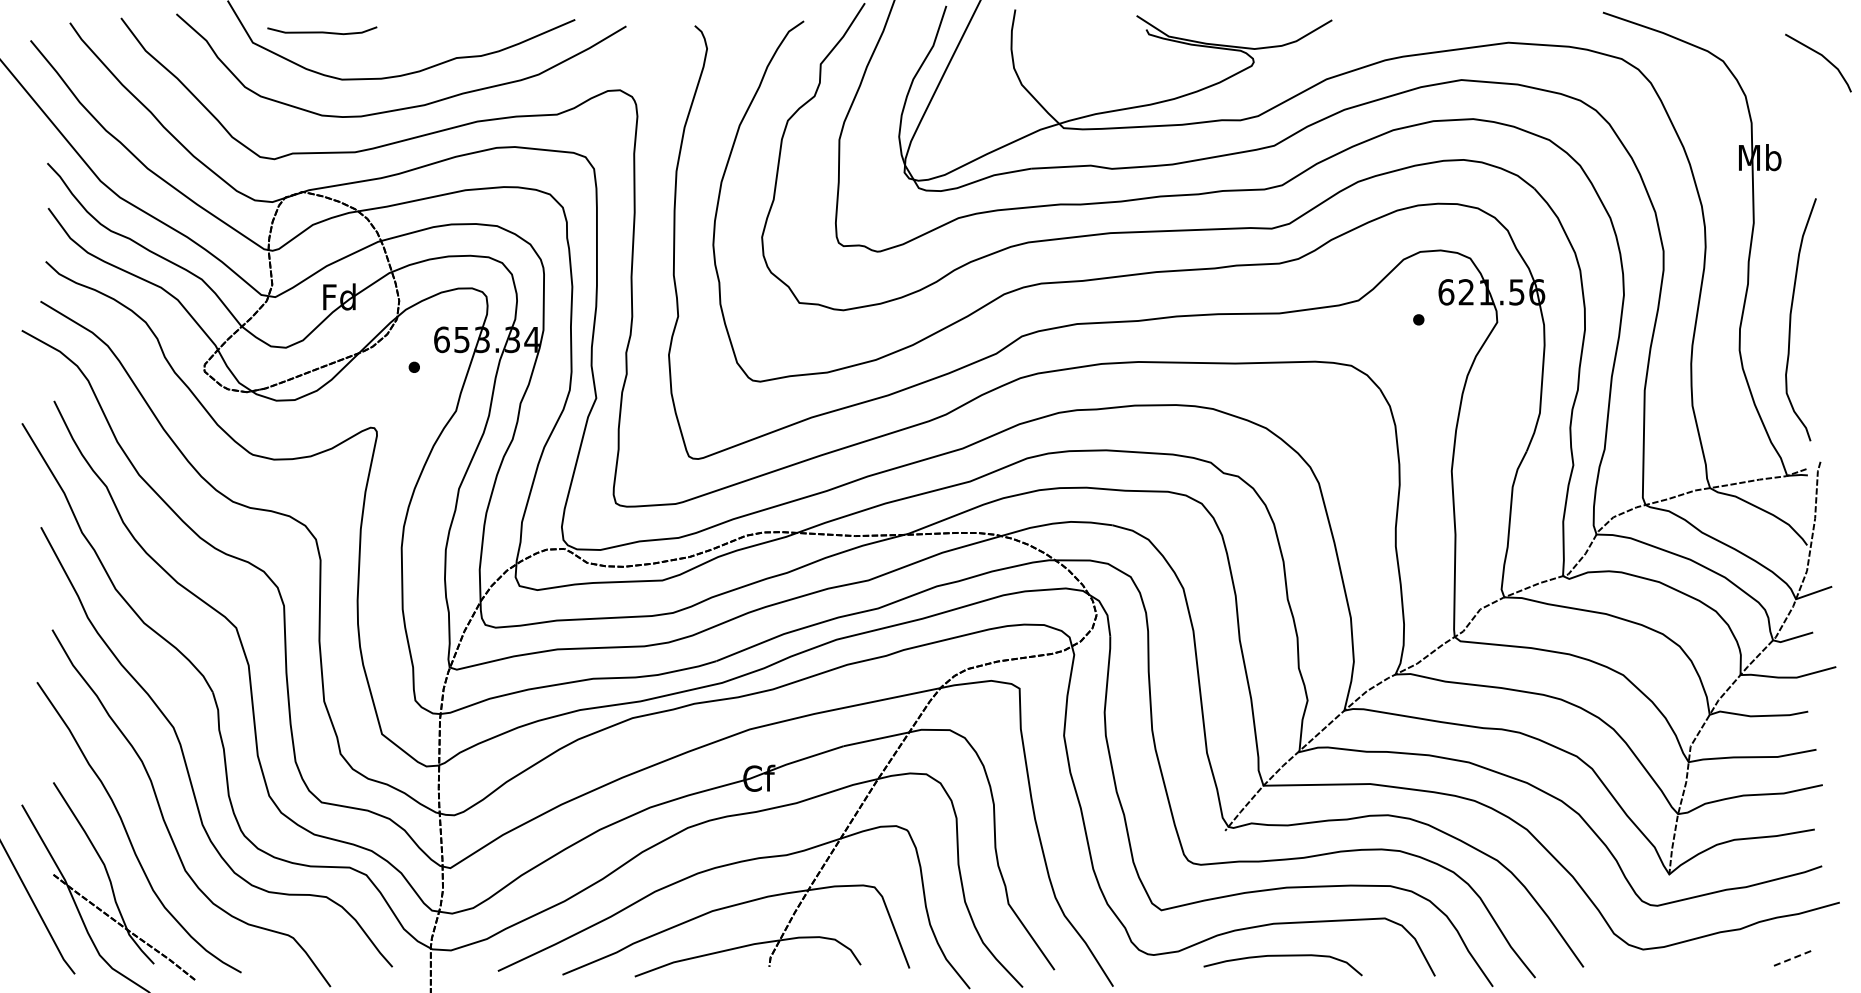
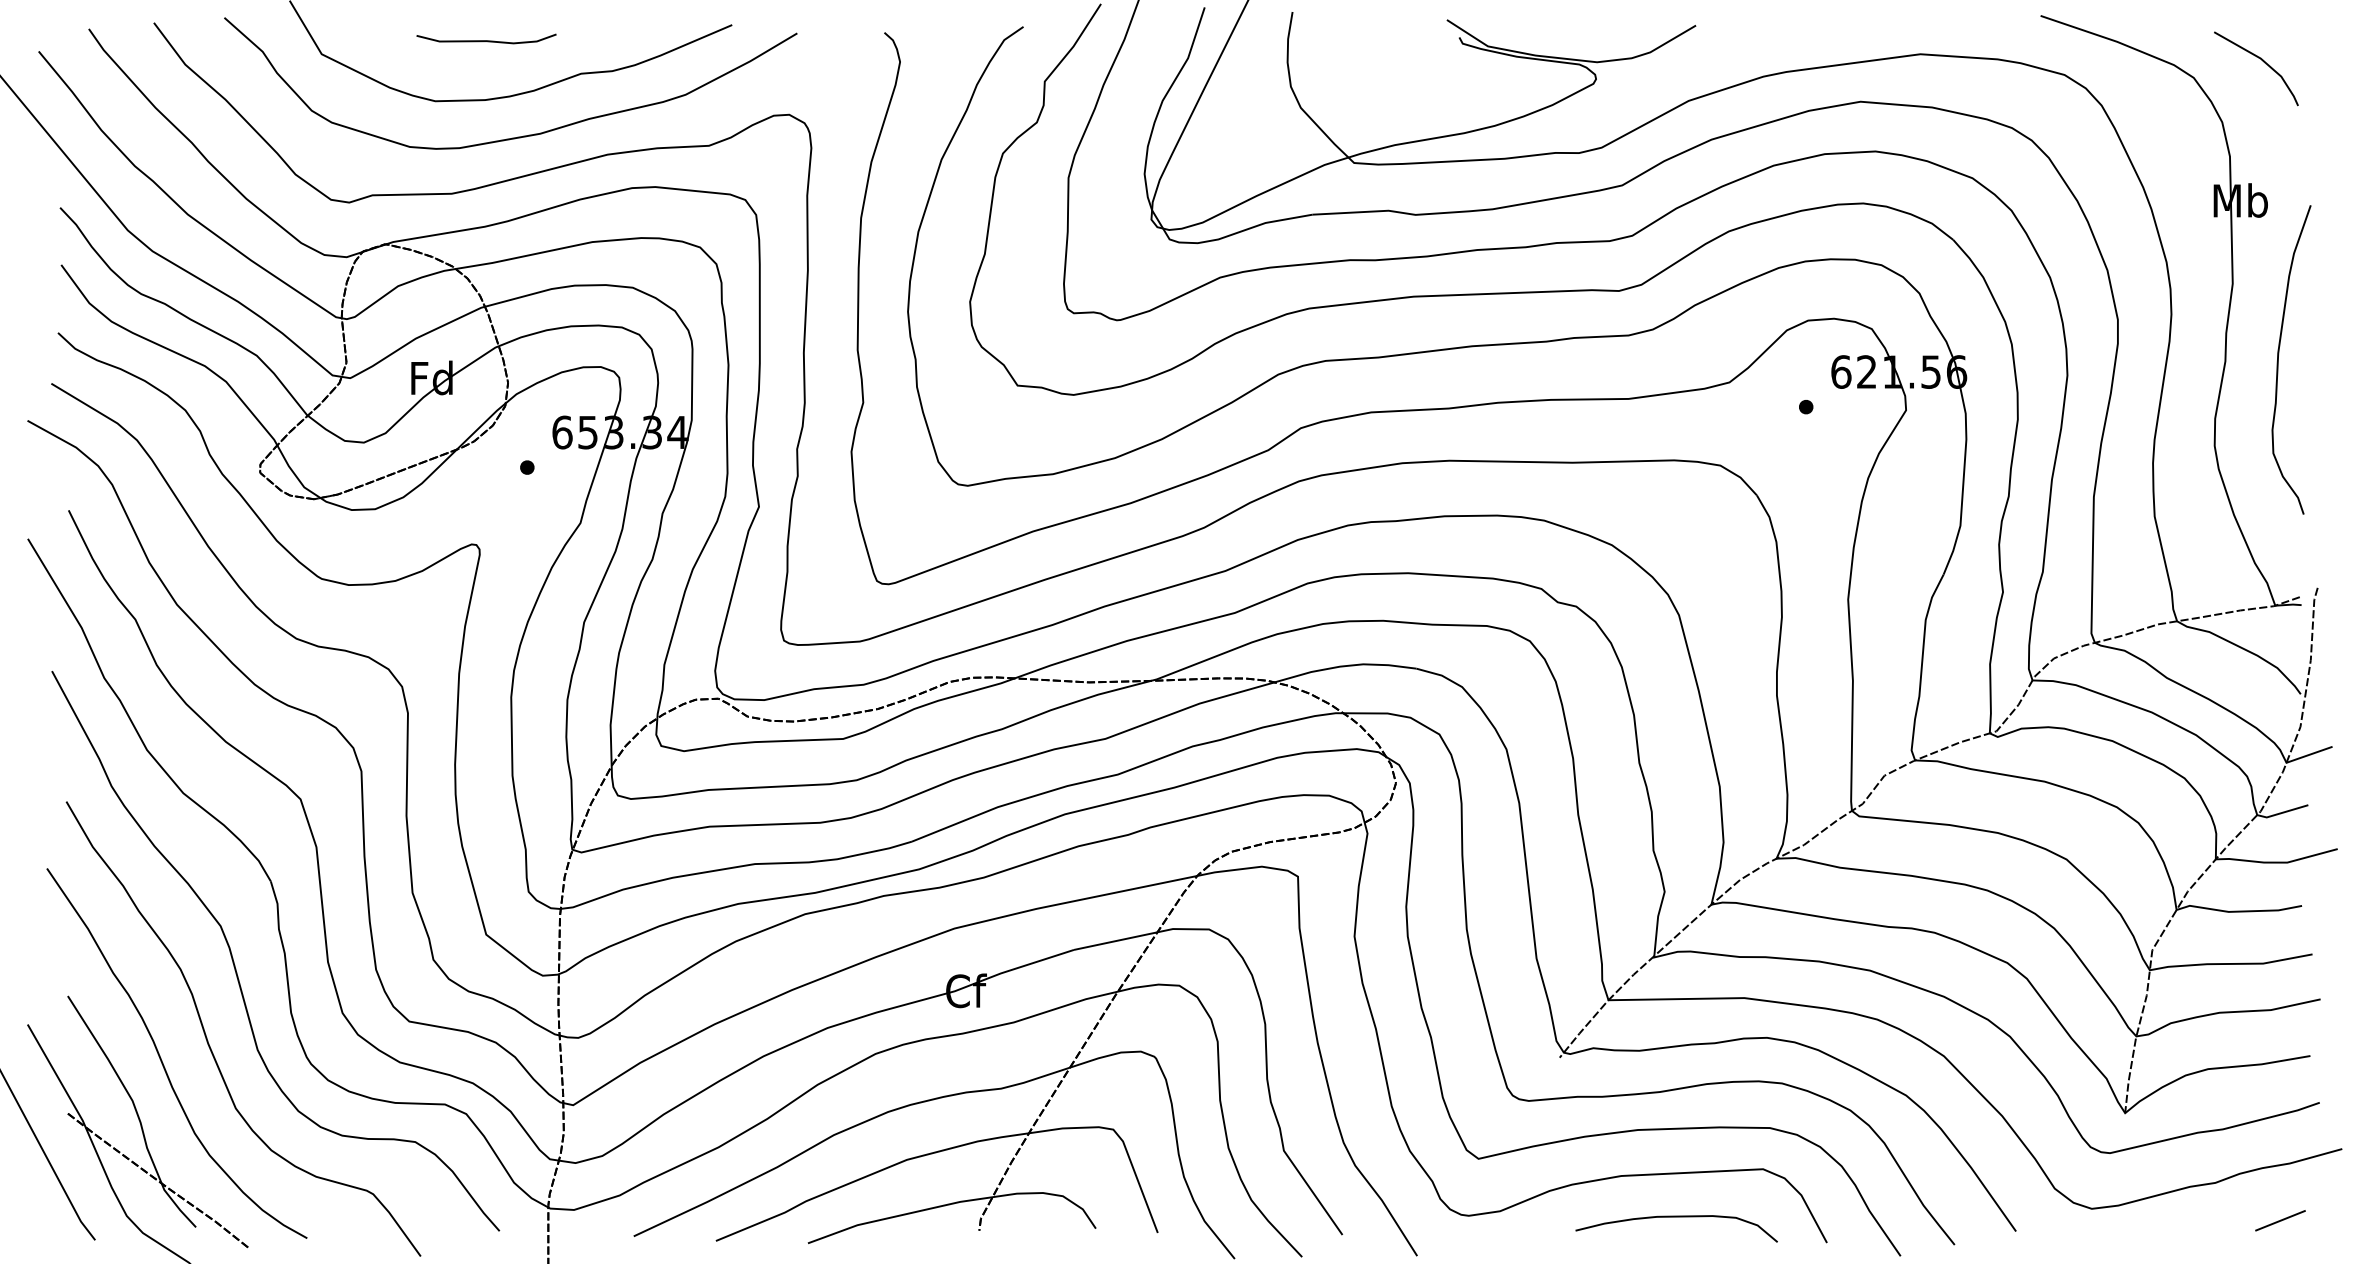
curve: (322, 31) -> (486, 39), moved
line: (1821, 56) -> (2260, 60), moved
curve: (1791, 319) -> (2279, 359), moved
curve: (1282, 956) -> (1675, 1217), moved
line: (1790, 959) -> (2279, 1221), dashed -> solid

